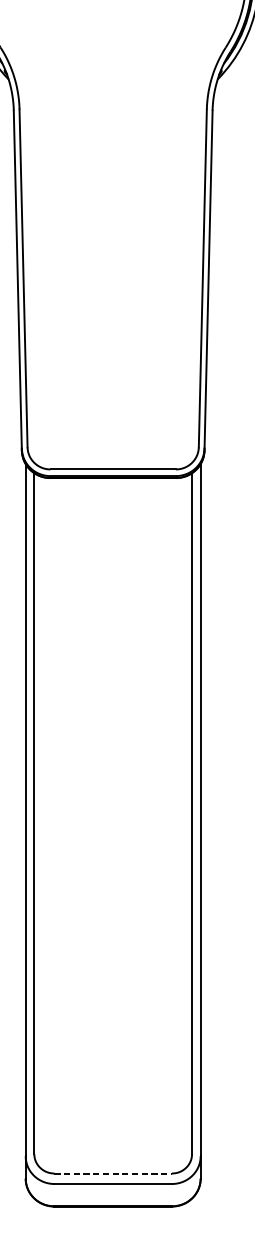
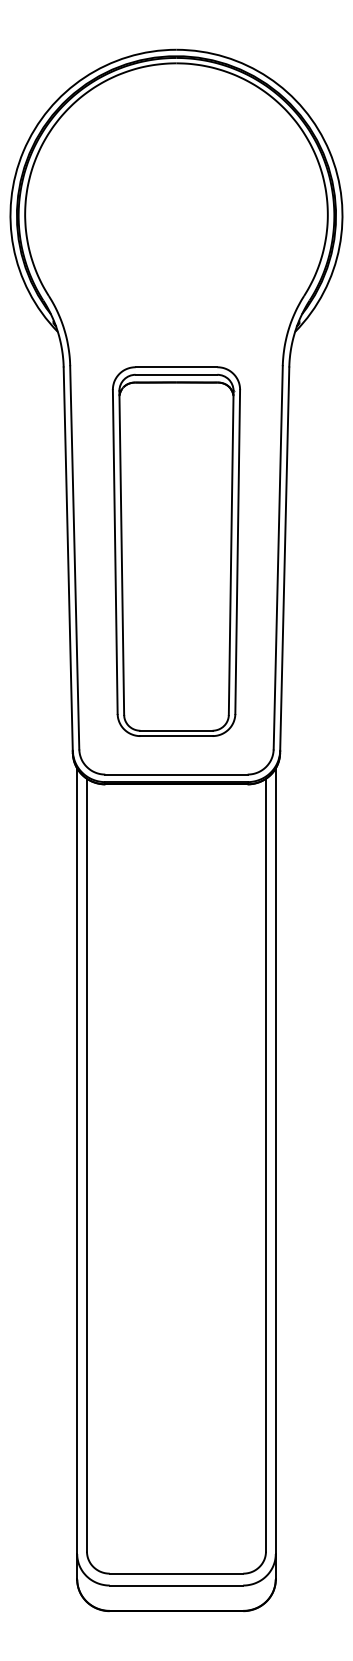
part: (112, 272) -> (175, 551), added
line: (113, 1173) -> (176, 1573), dashed -> solid

